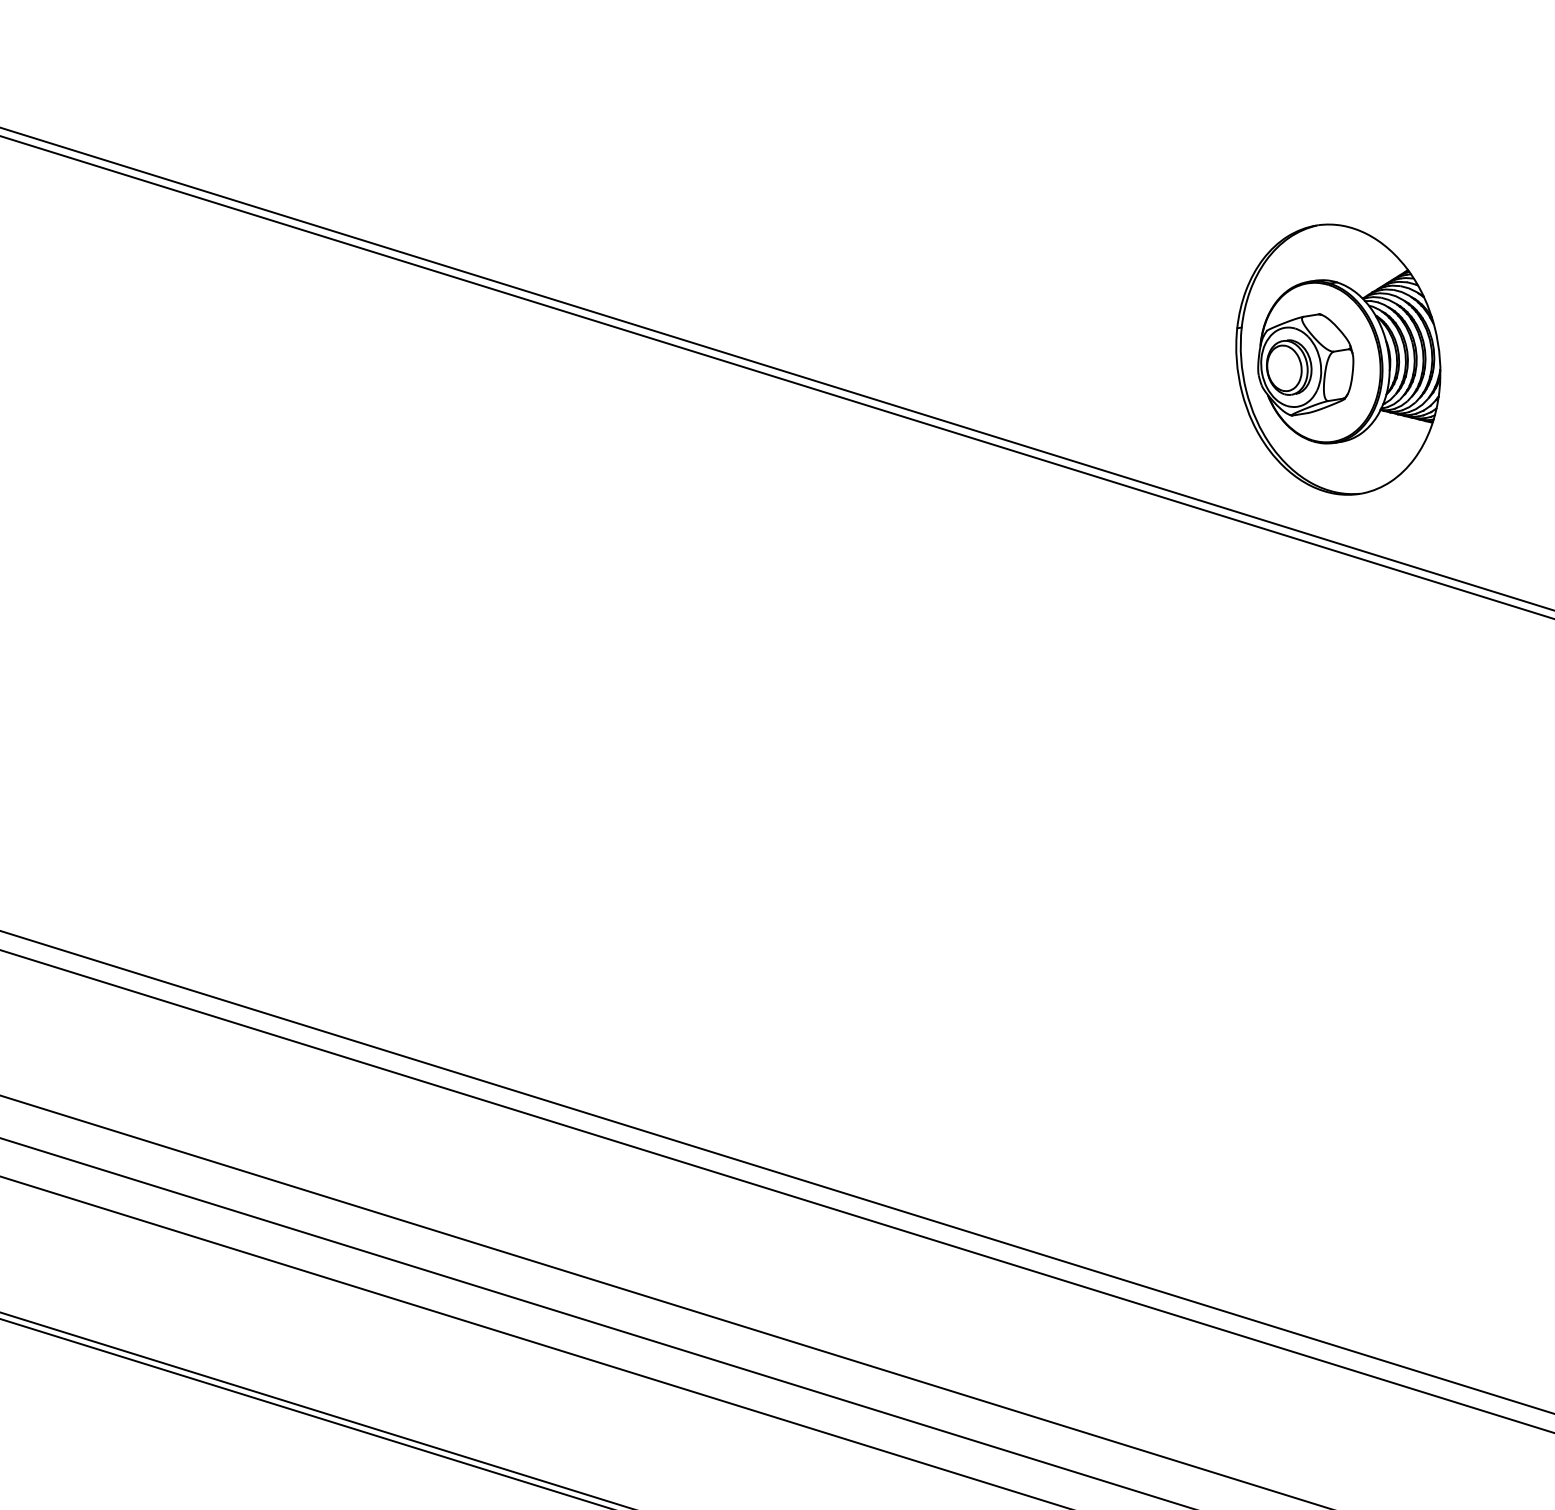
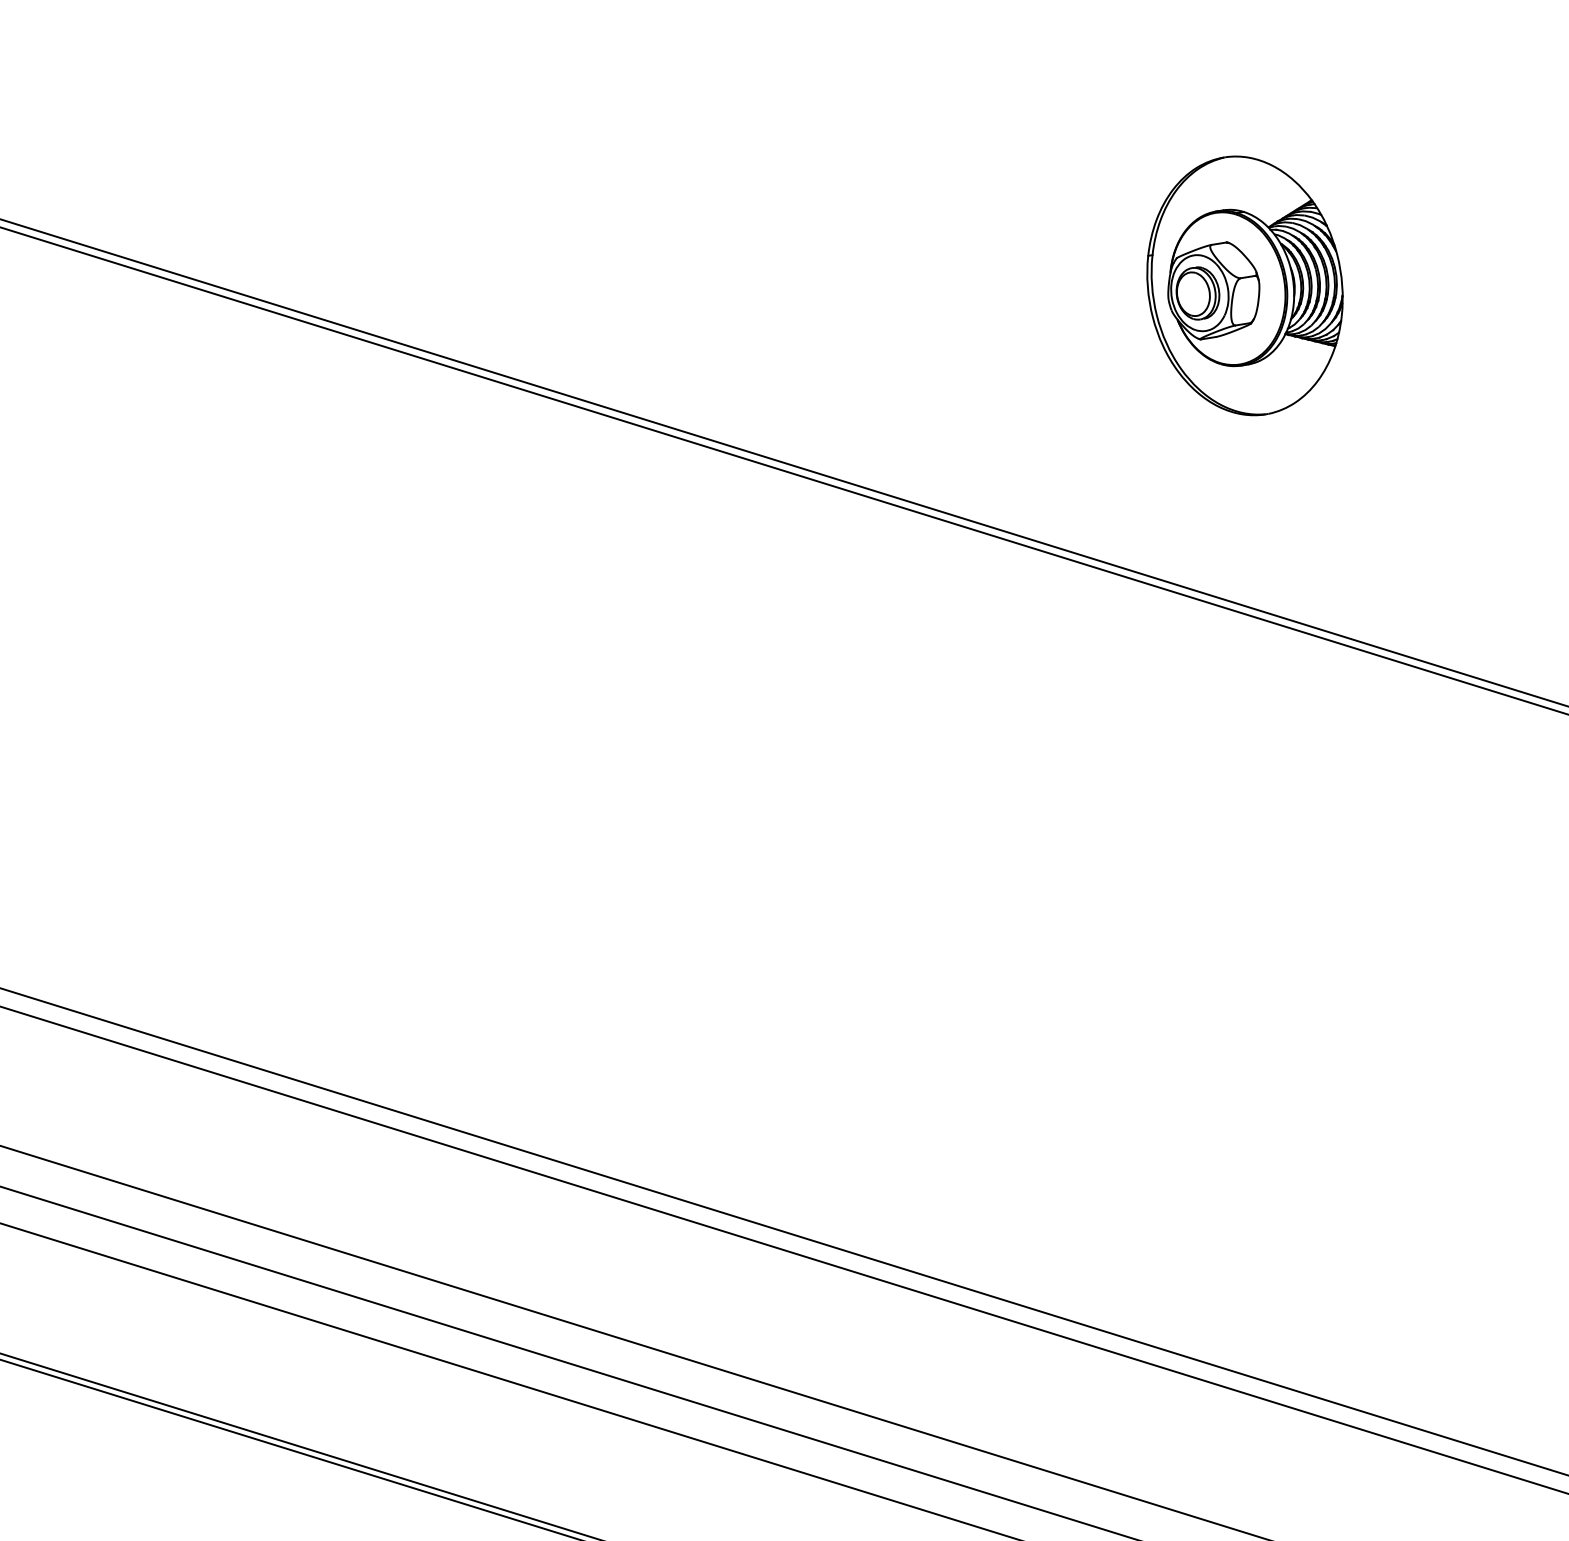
part: (1337, 359) -> (1244, 285), moved

